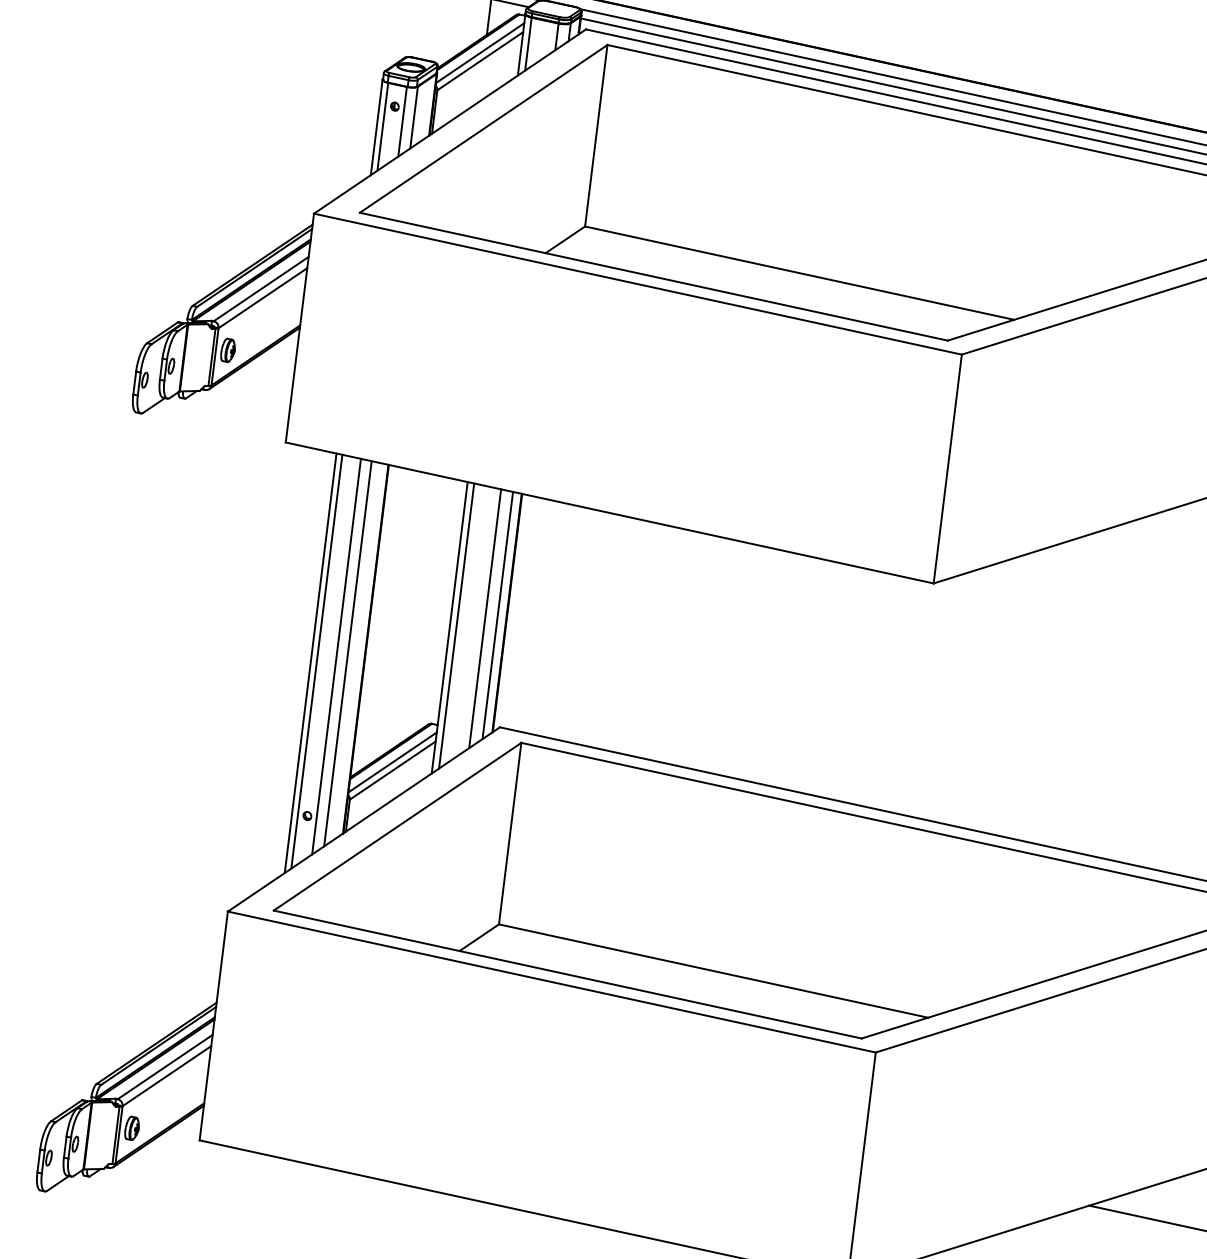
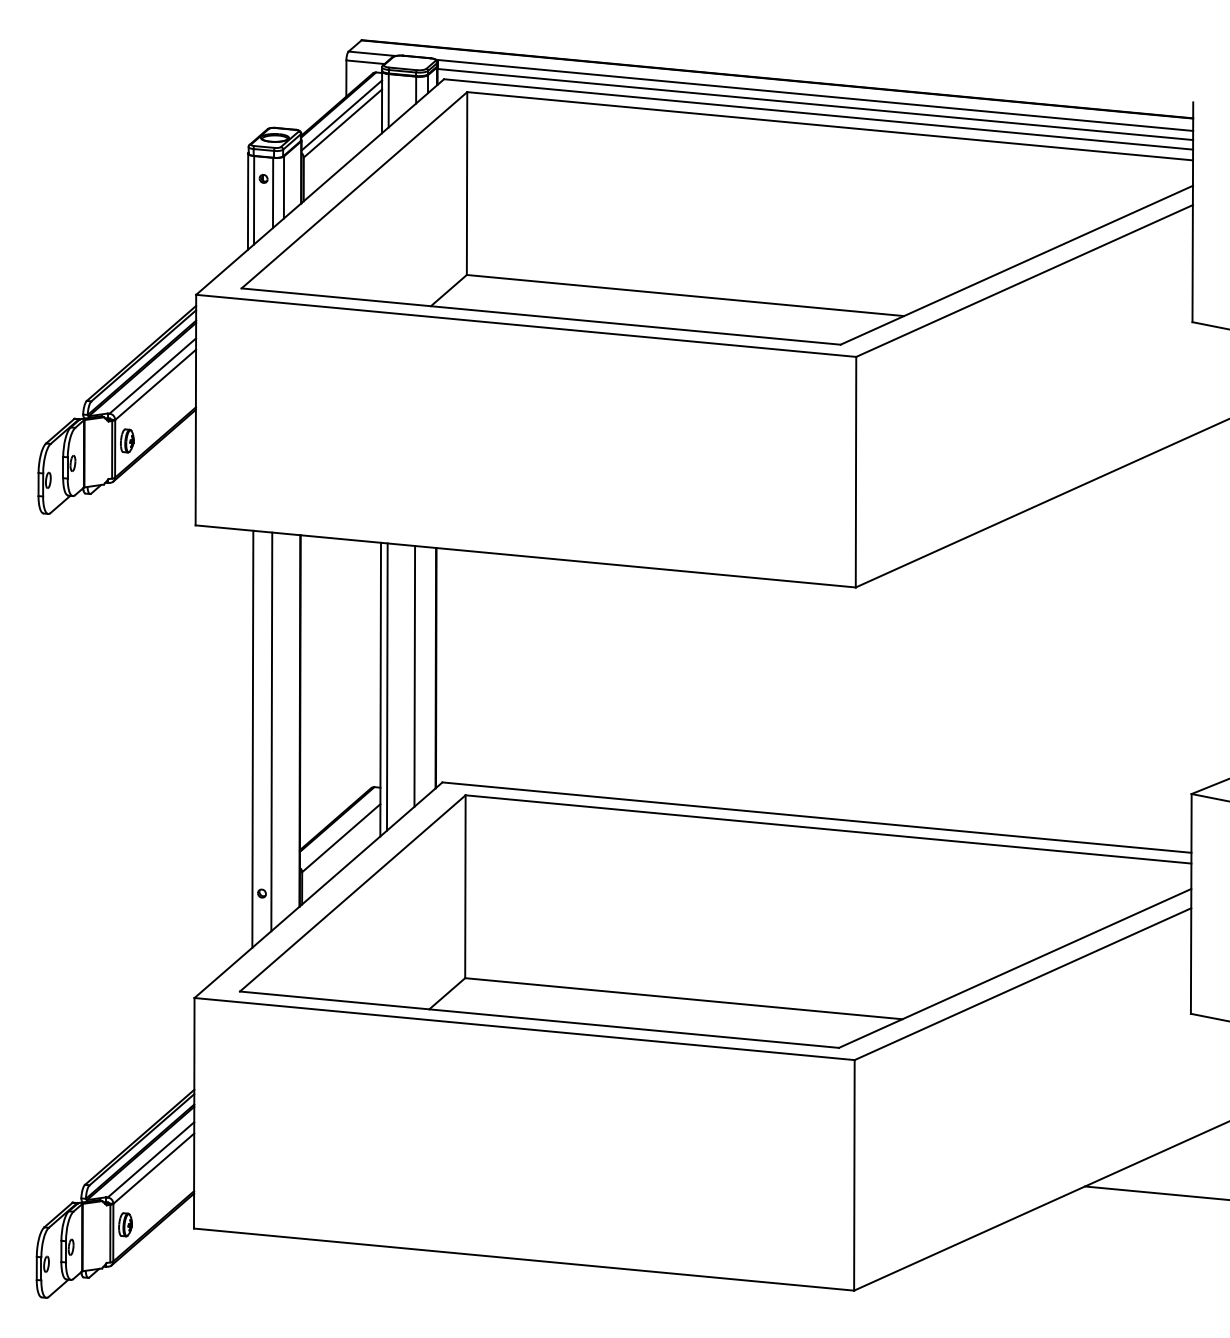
line: (497, 615) -> (426, 671), removed
line: (347, 653) -> (282, 727), removed
line: (310, 663) -> (246, 741), removed
line: (391, 762) -> (339, 830), removed

